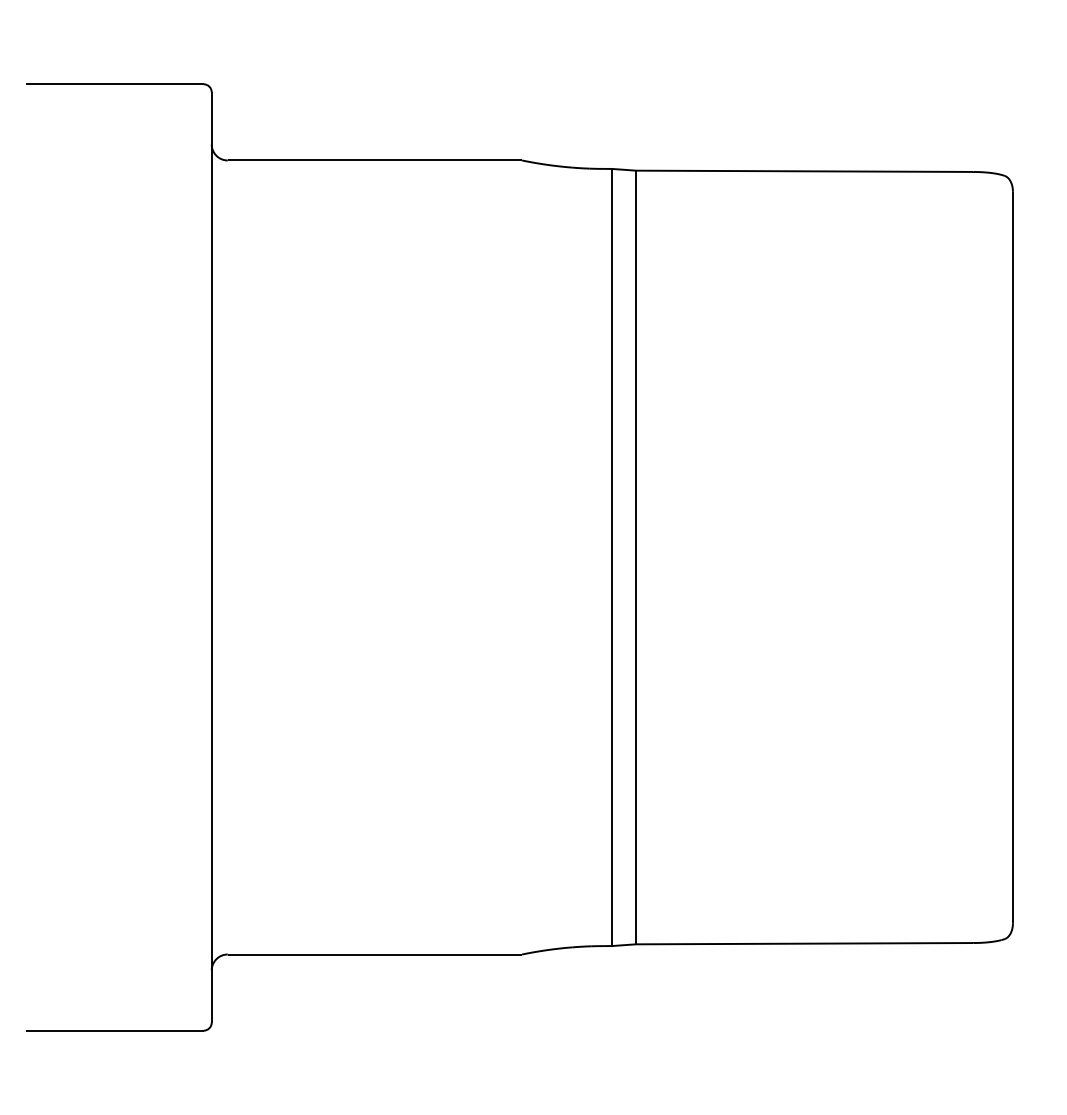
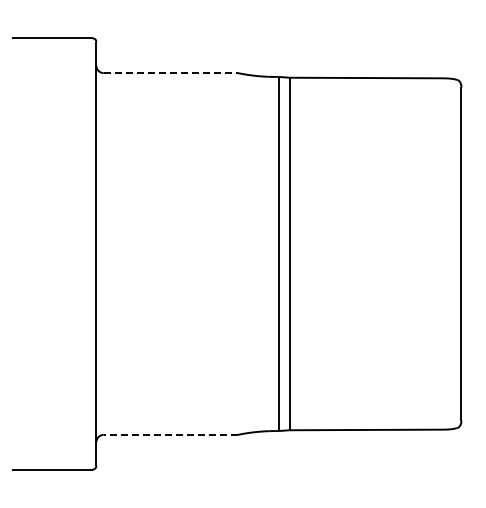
line: (376, 161) -> (171, 73), solid -> dashed
line: (374, 953) -> (170, 434), solid -> dashed

